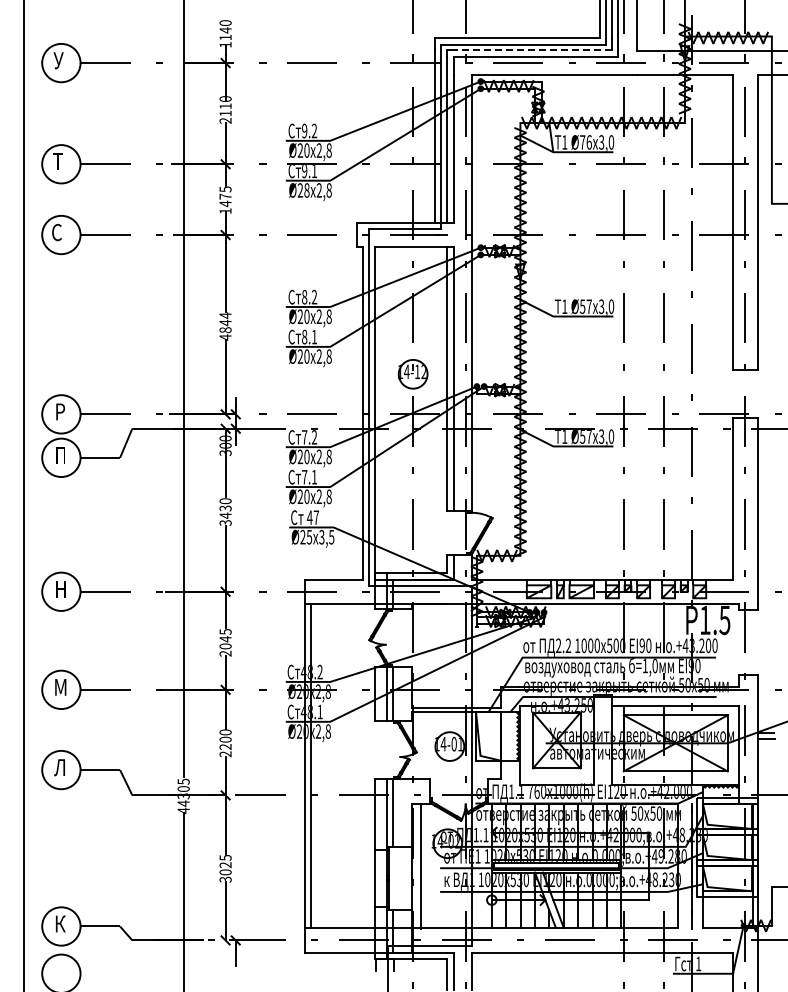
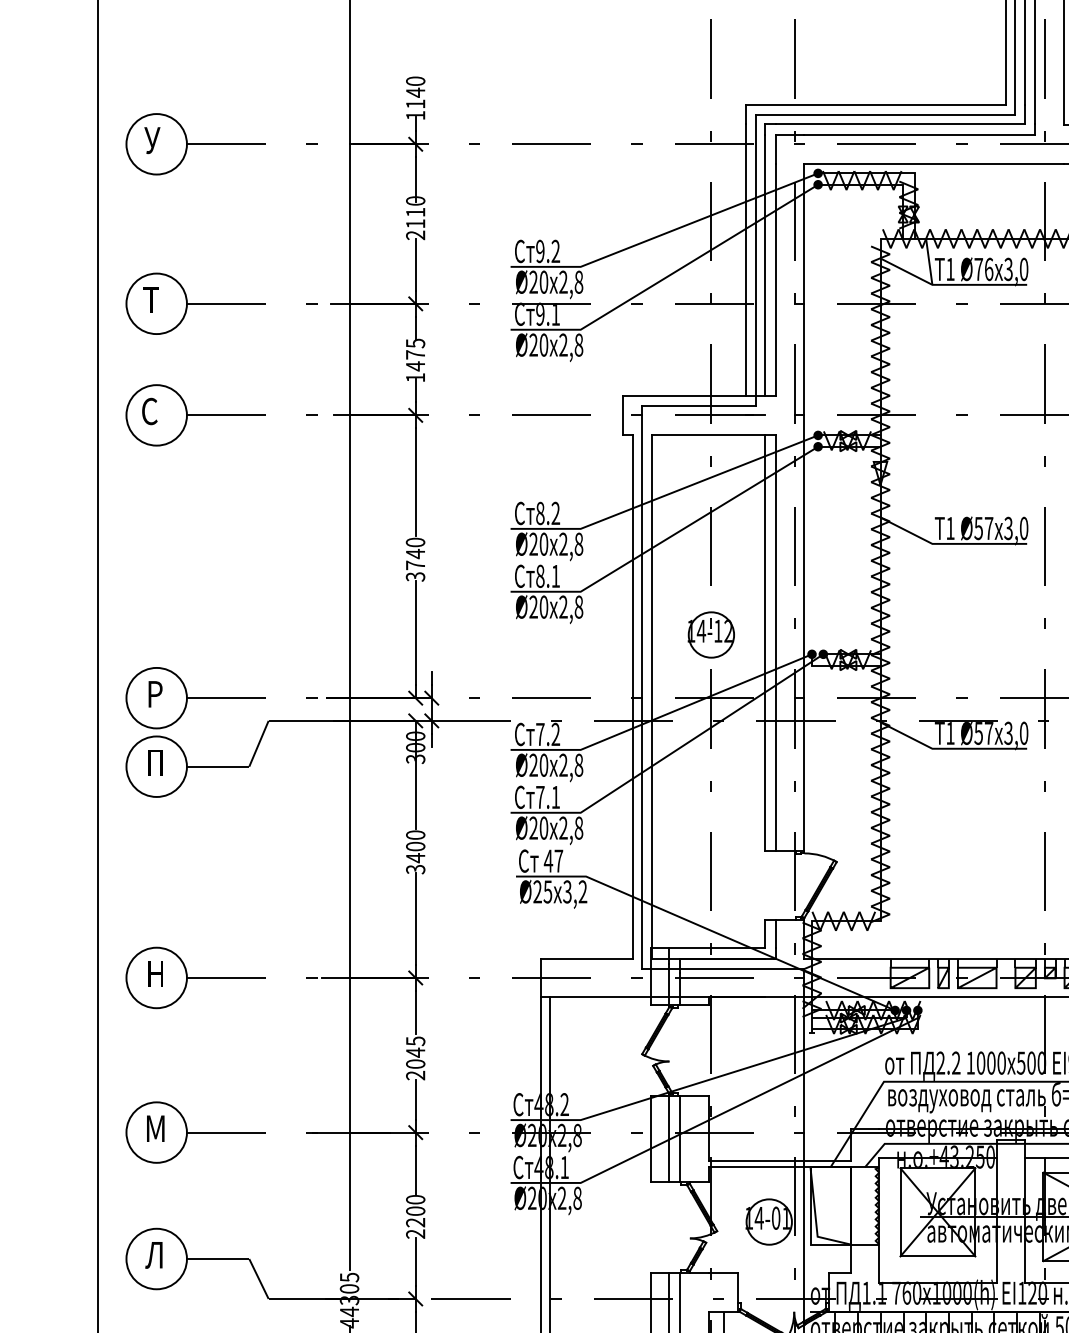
line: (532, 50) -> (899, 124), dashed -> solid
text: (306, 190) -> (543, 345), Ø28 -> Ø20
text: (225, 326) -> (415, 559), 4844 -> 3740
text: (225, 508) -> (415, 846), 3430 -> 3400
text: (331, 536) -> (582, 890), 3,5 -> 3,2

